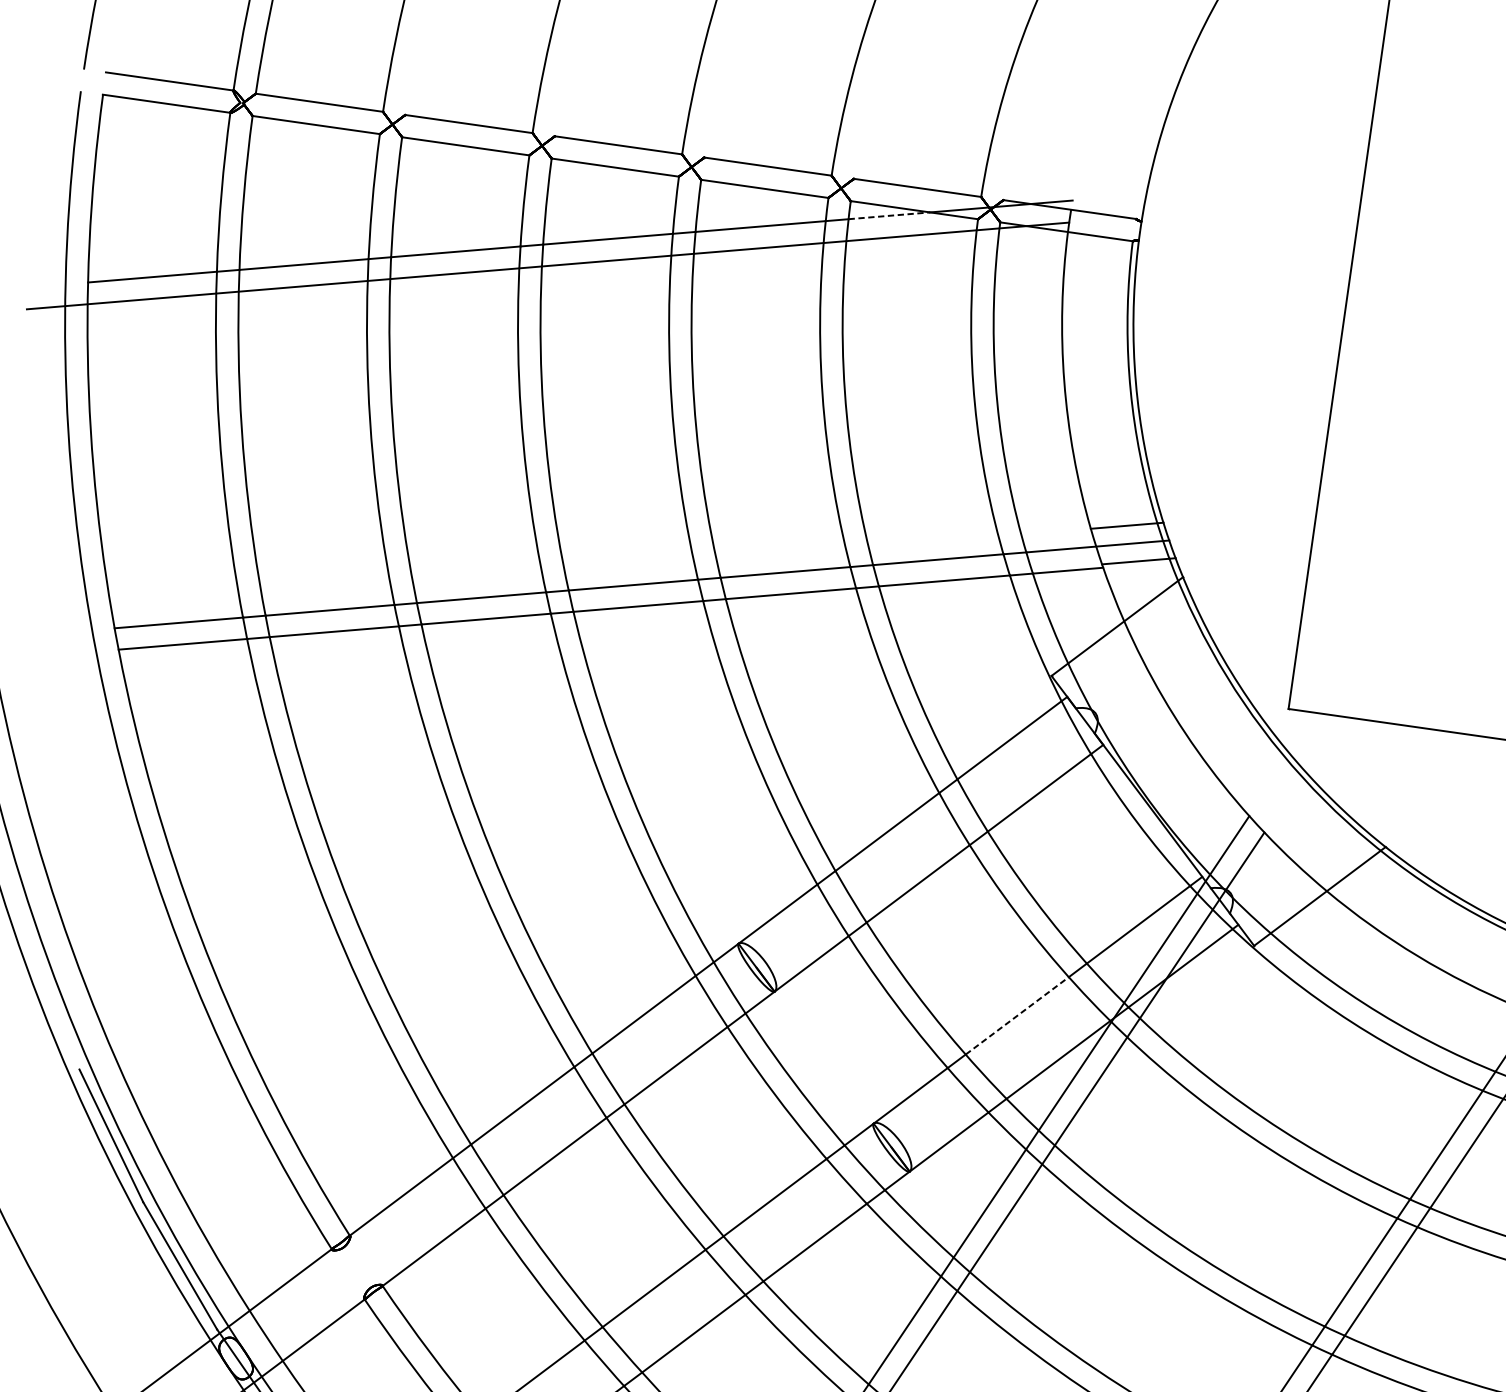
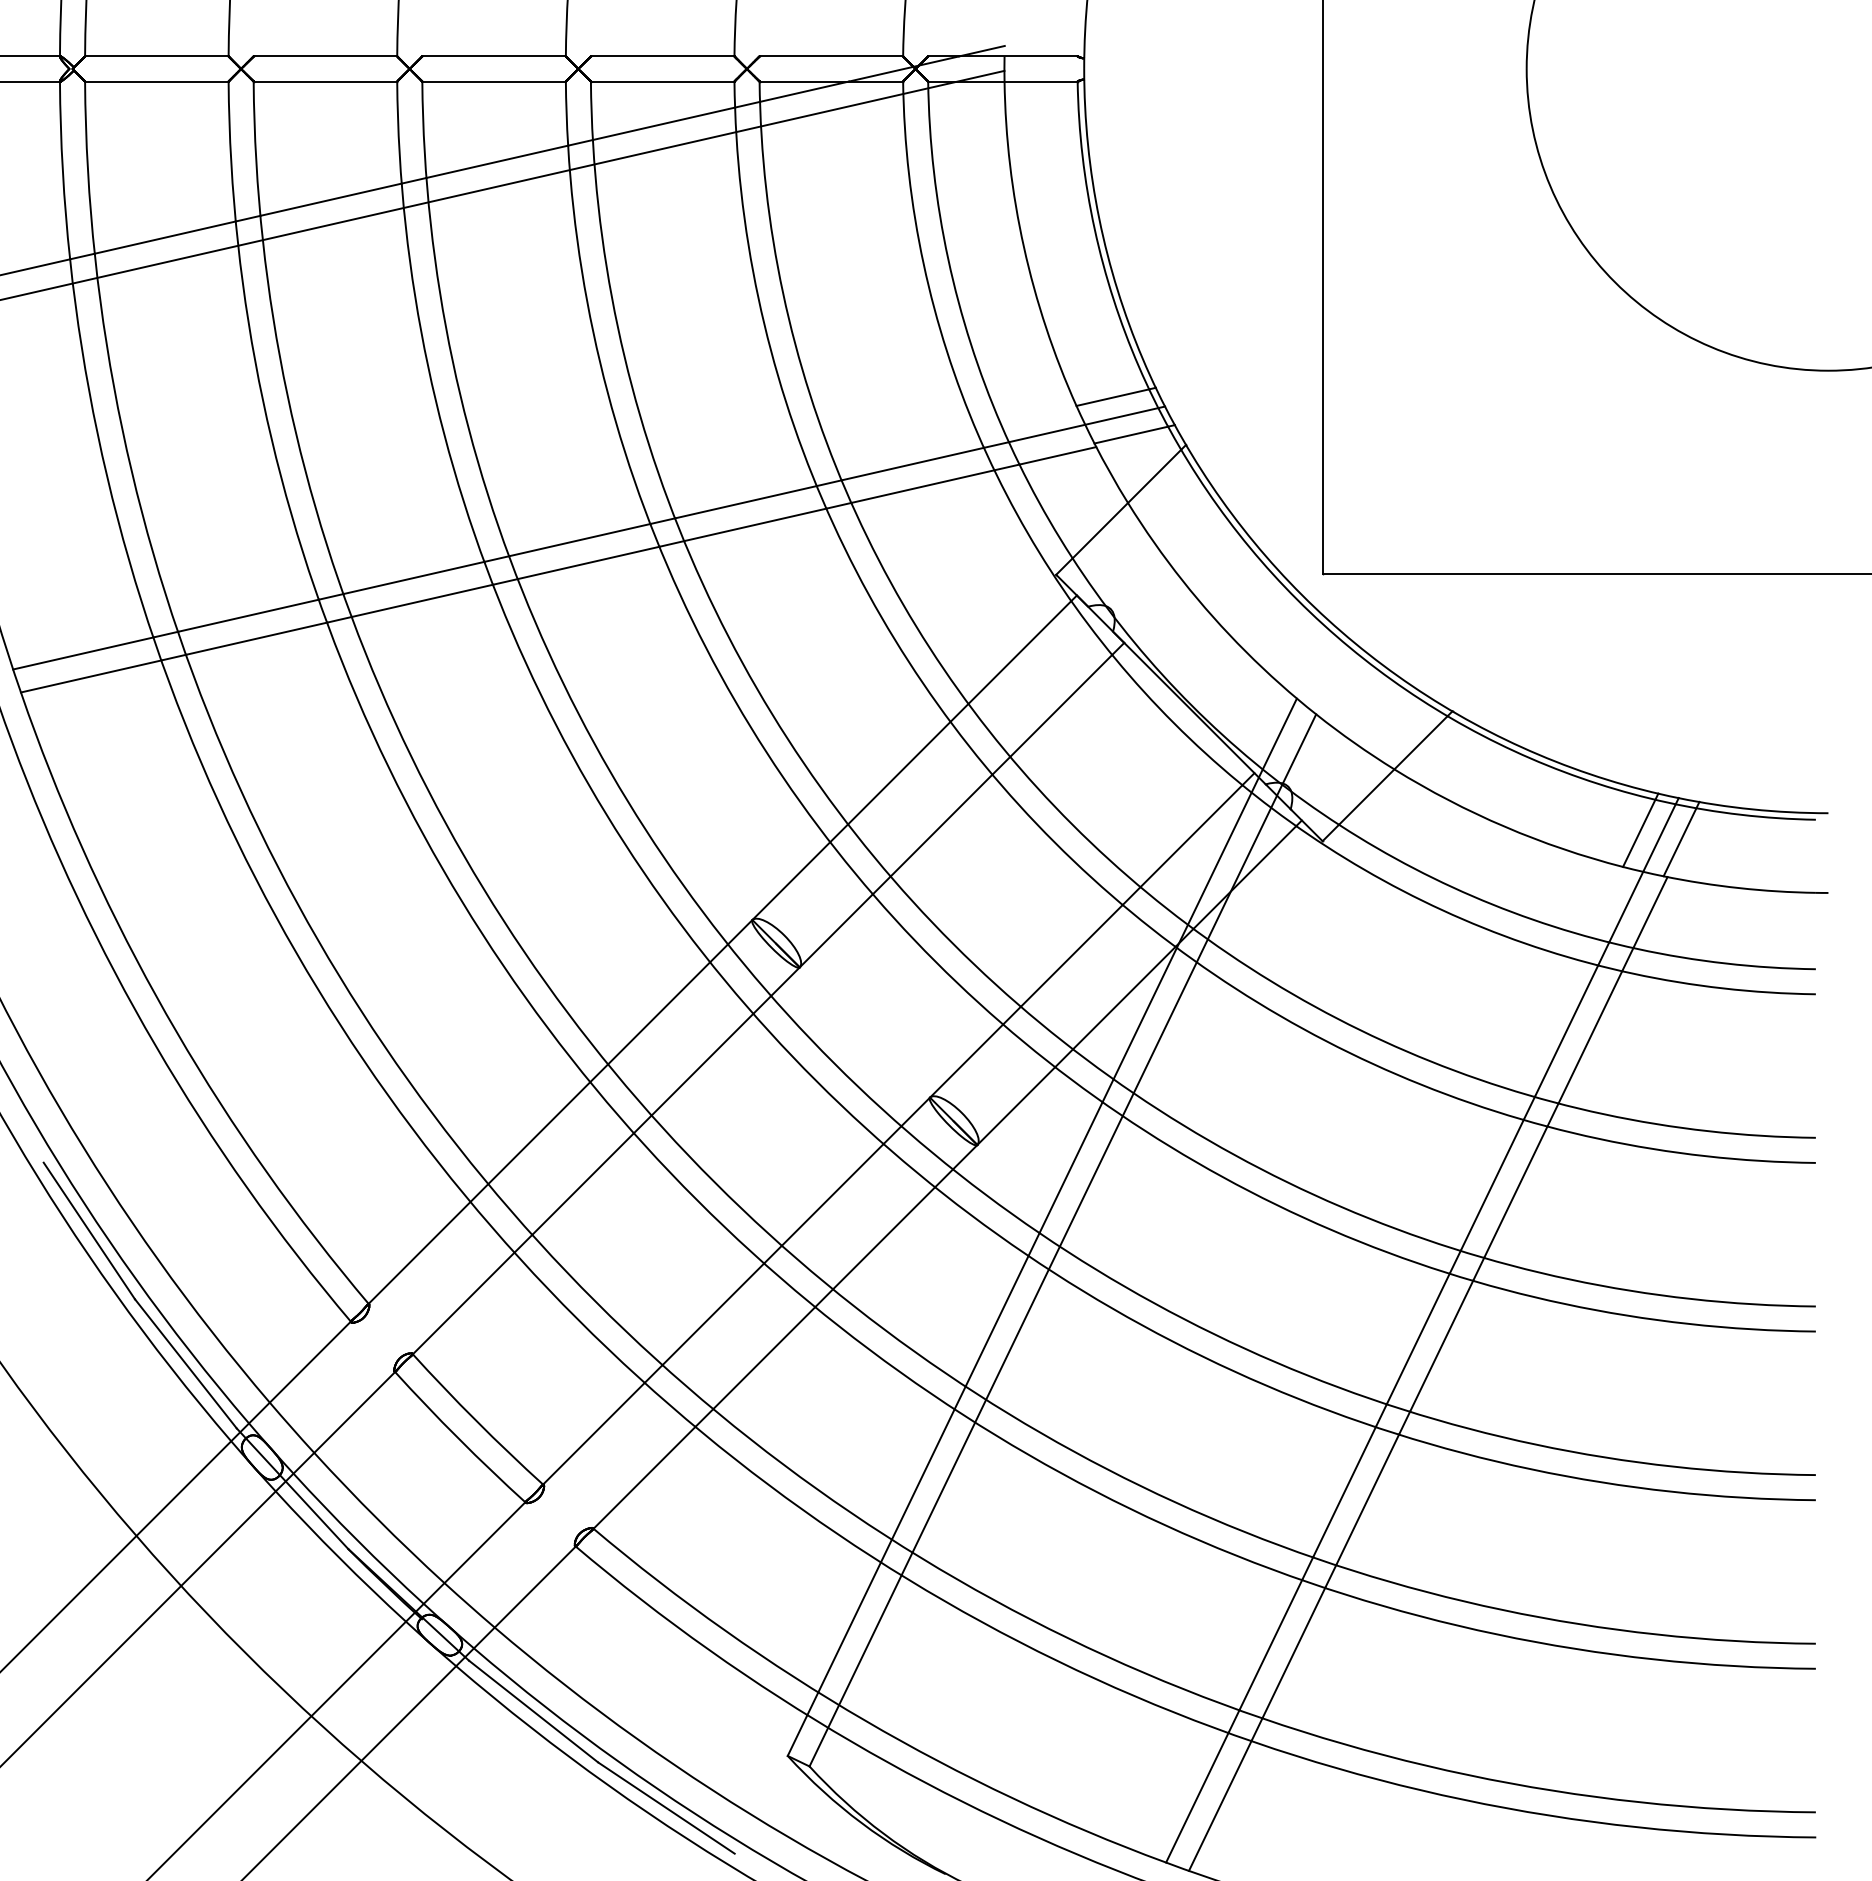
line: (889, 215) -> (804, 91), dashed -> solid
line: (1017, 1015) -> (1071, 955), dashed -> solid

